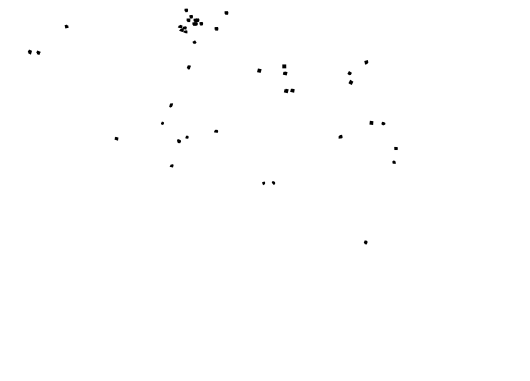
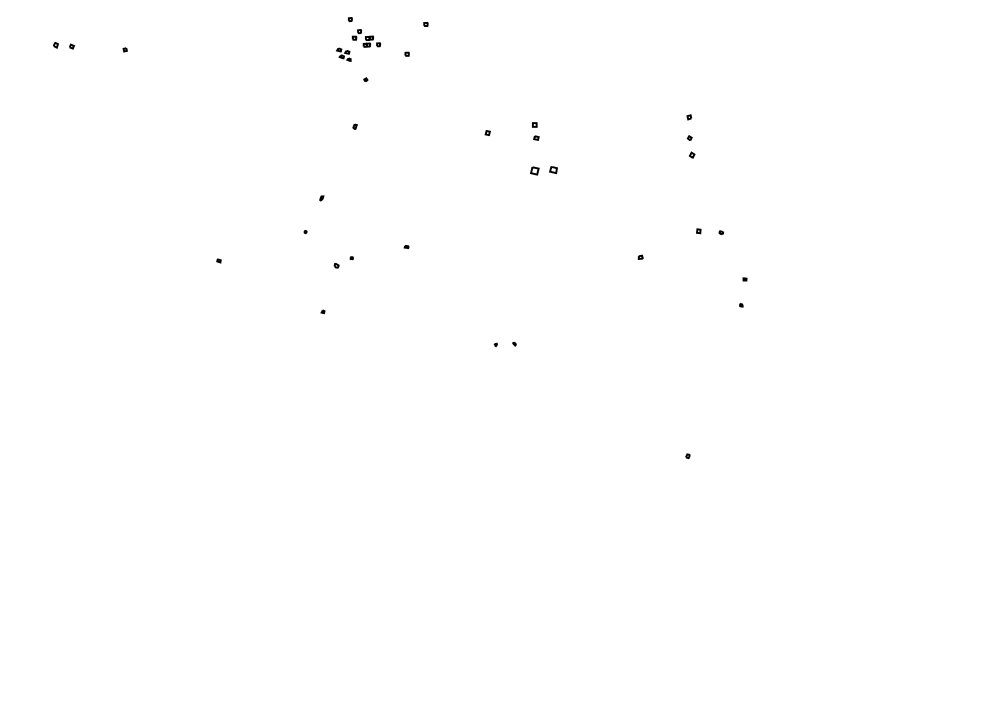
part: (34, 51) -> (64, 44), moved
part: (350, 77) -> (691, 145), moved
part: (289, 90) -> (544, 170), size x1.6

